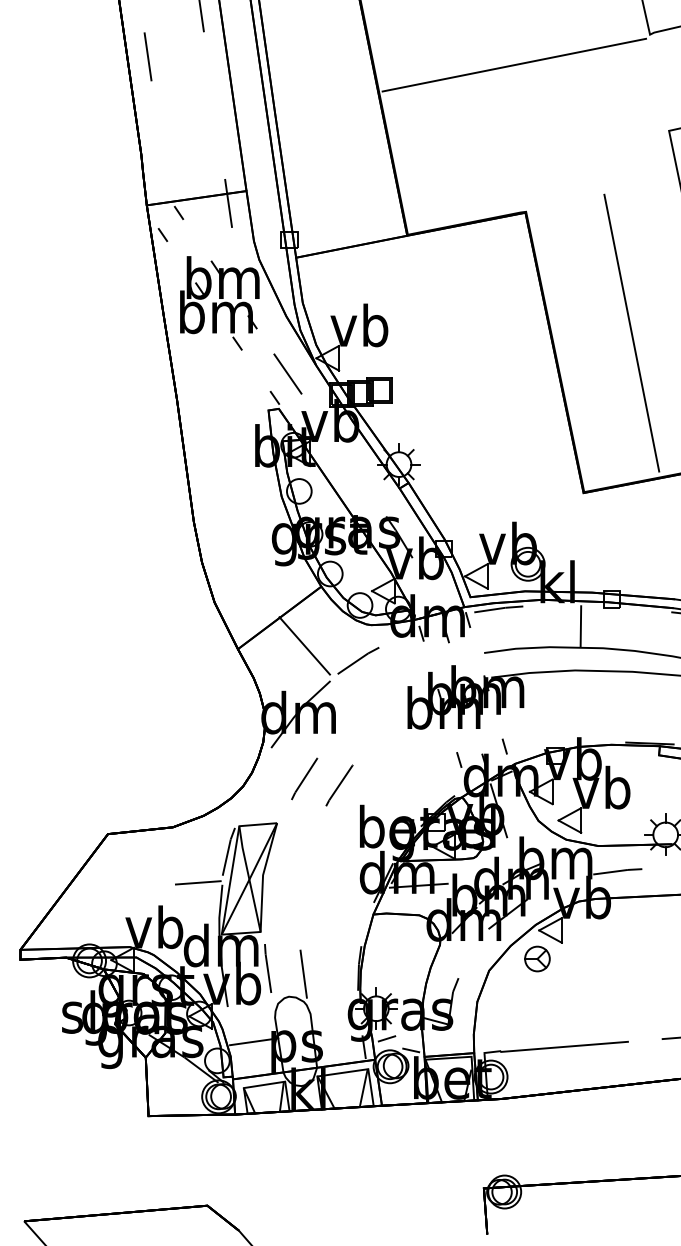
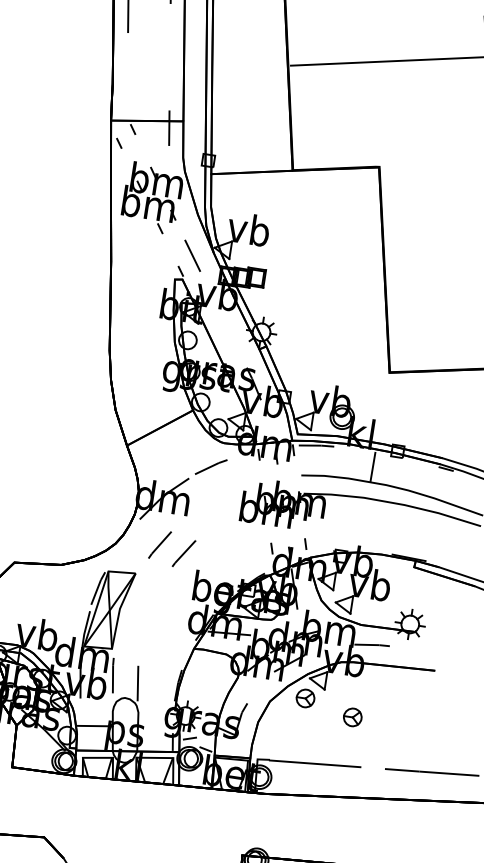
line: (631, 332) -> (441, 264), removed
line: (304, 645) -> (174, 450), removed
line: (197, 882) -> (72, 606), removed
part: (606, 974) -> (352, 717), added

